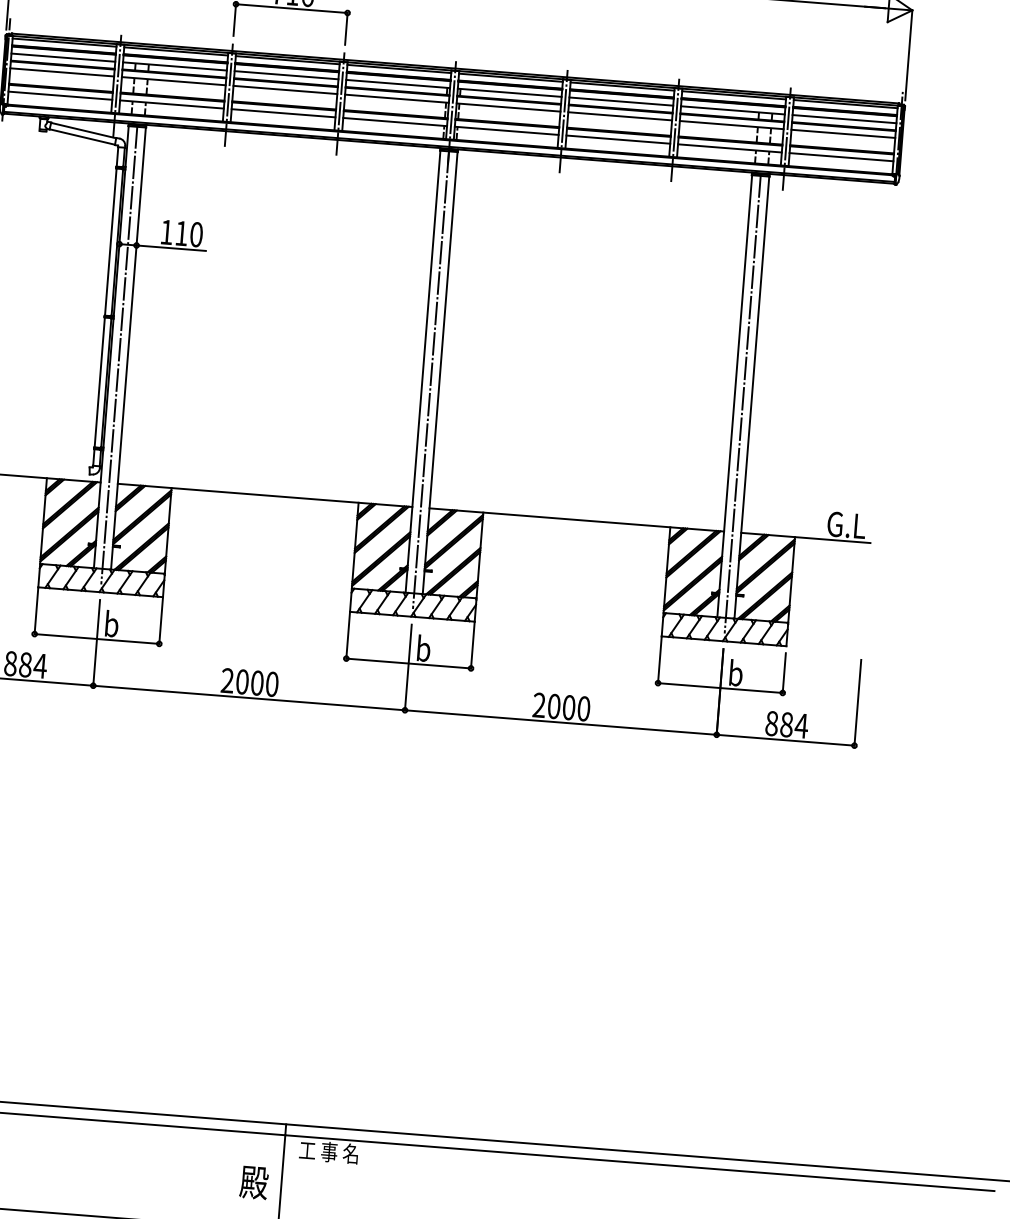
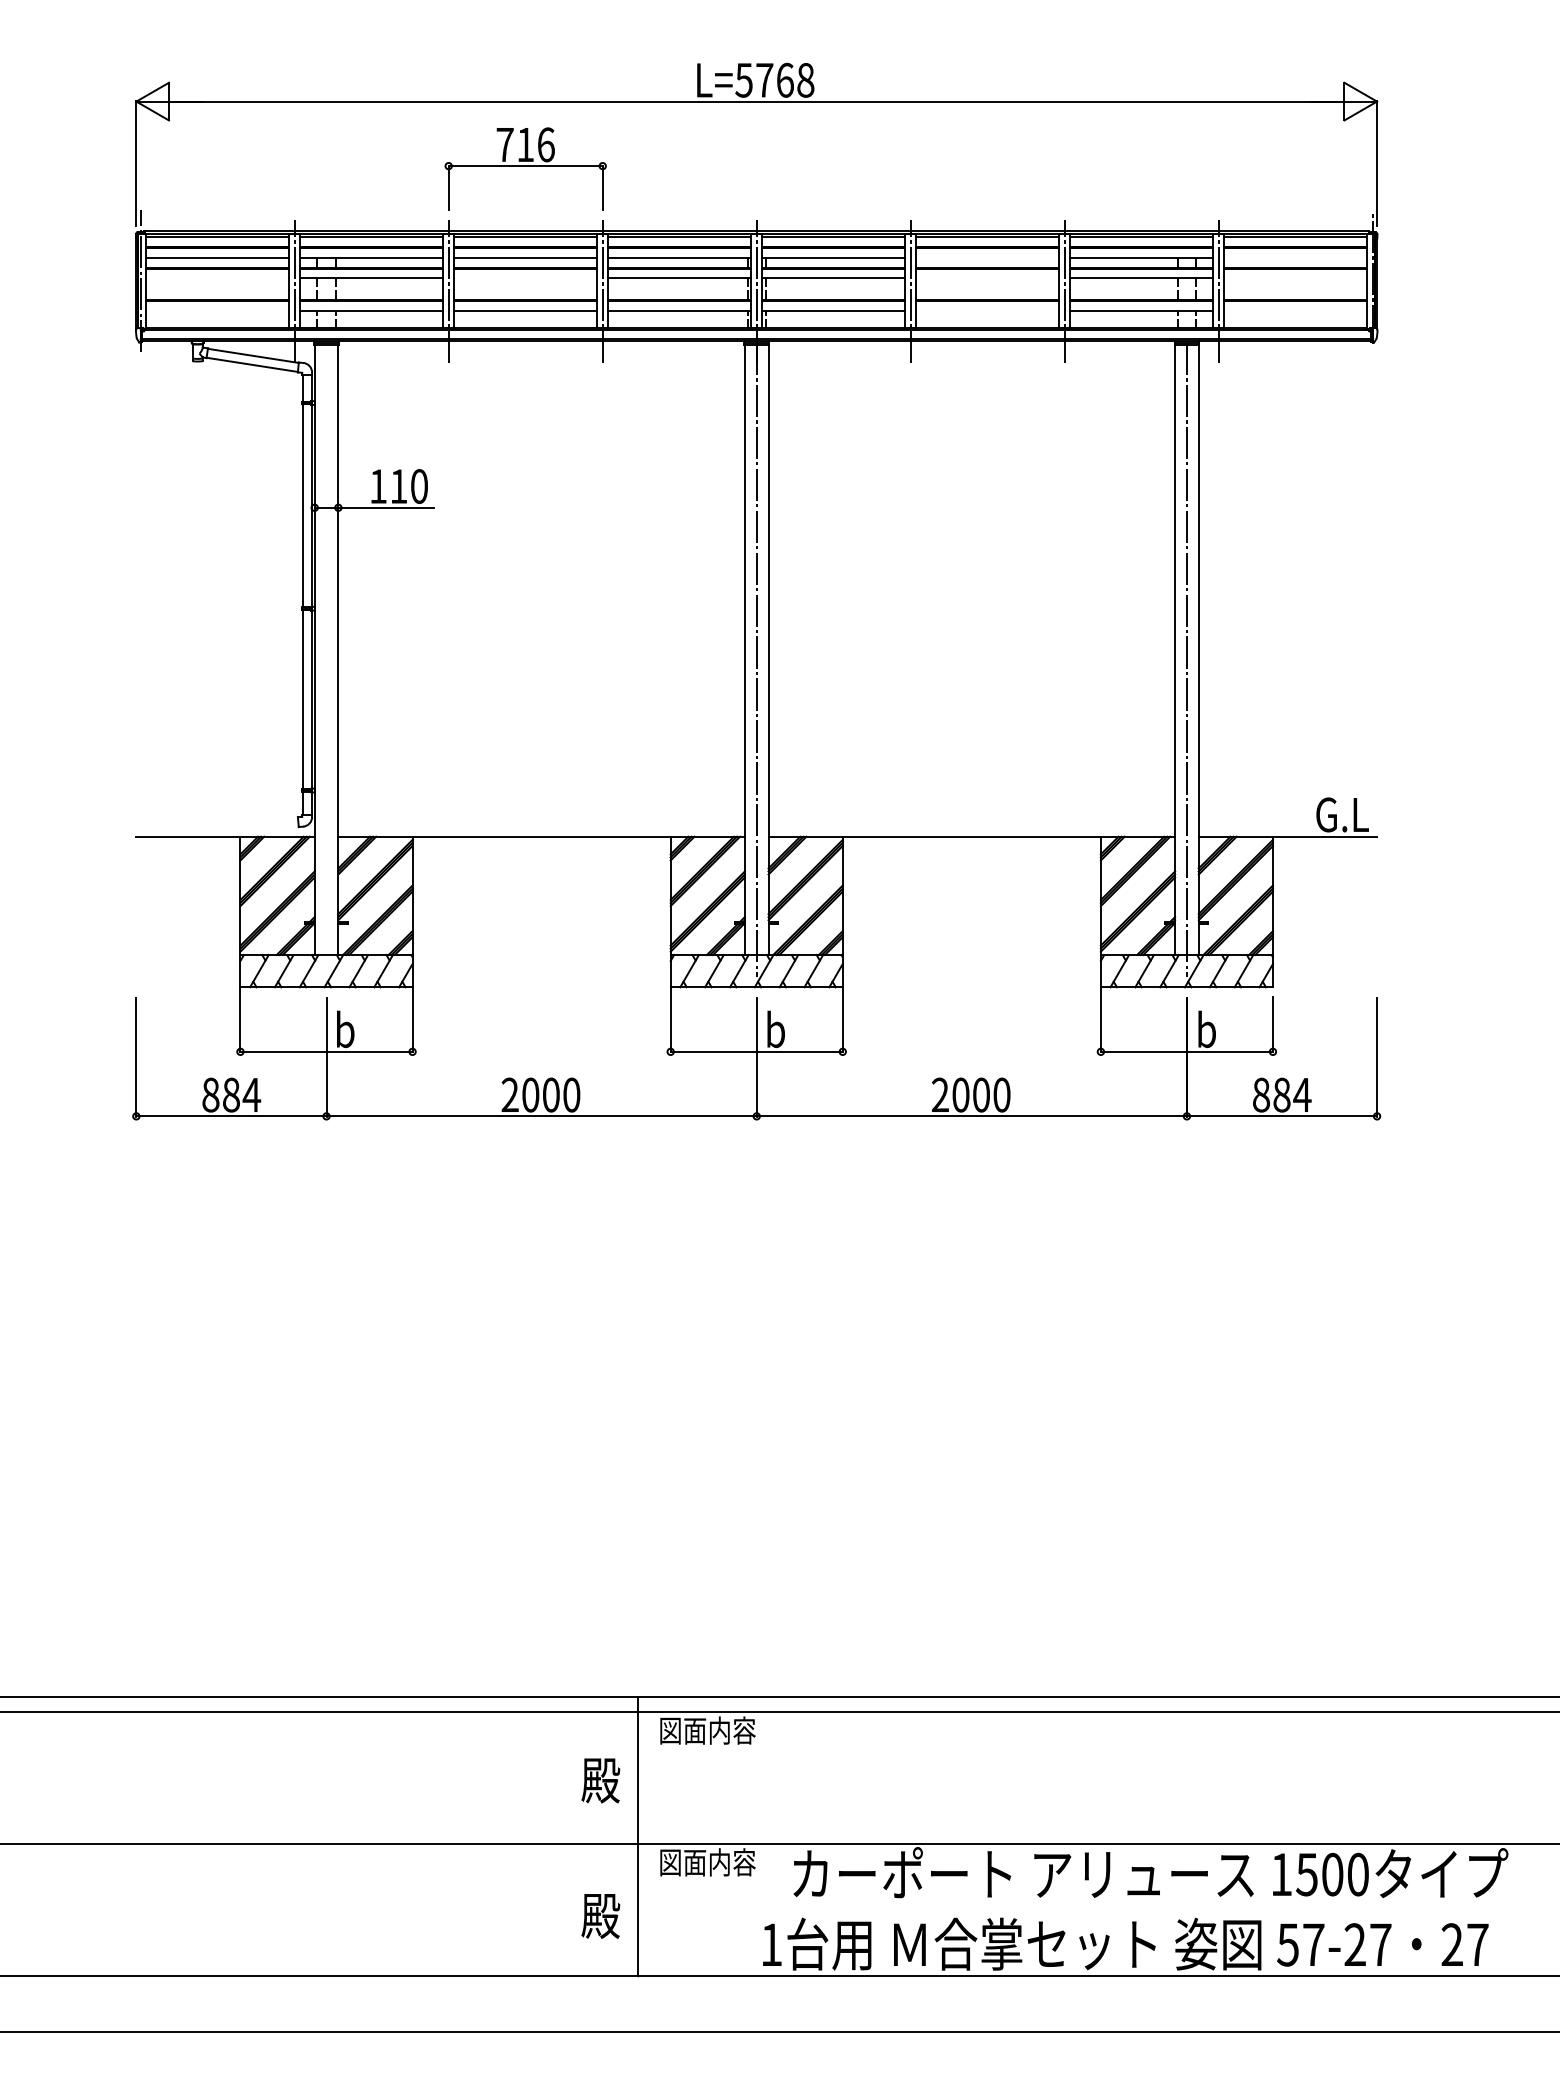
line: (62, 72) -> (217, 278), removed
line: (285, 90) -> (525, 278), removed
line: (60, 95) -> (217, 310), removed
line: (621, 101) -> (987, 258), removed
line: (619, 116) -> (987, 278), removed
line: (844, 119) -> (1295, 258), removed
line: (843, 133) -> (1295, 278), removed
line: (618, 139) -> (987, 310), removed
line: (841, 157) -> (1295, 310), removed
line: (119, 354) -> (326, 659), removed
text: (334, 1152) -> (707, 1730), 工 事 名 -> 図面内容

